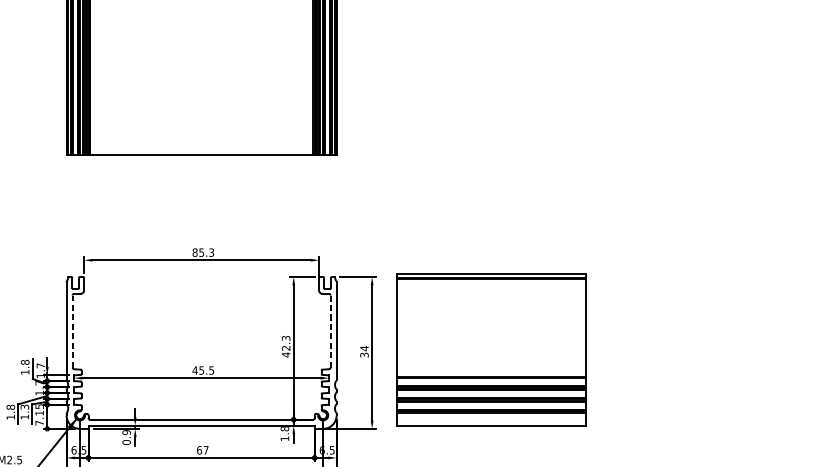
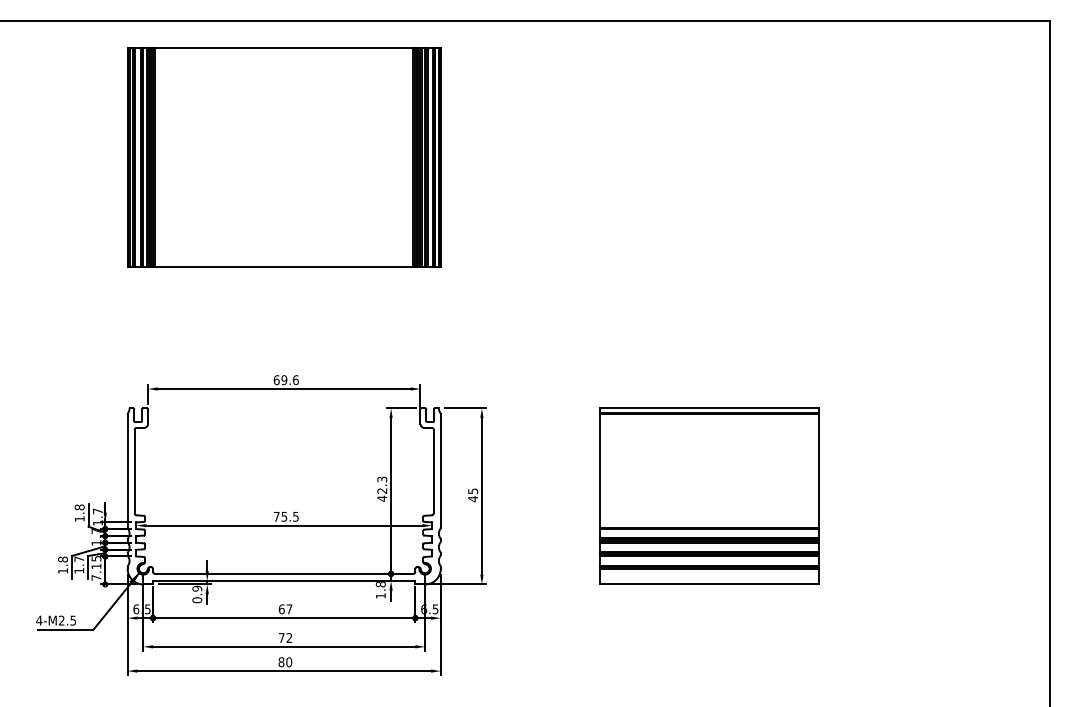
text: (202, 252) -> (285, 380), 85.3 -> 69.6
line: (72, 331) -> (134, 471), dashed -> solid
line: (330, 331) -> (433, 471), dashed -> solid
part: (491, 349) -> (709, 495), moved
text: (364, 352) -> (473, 495), 34 -> 45
text: (194, 370) -> (276, 516), 45.5 -> 75.5
text: (25, 407) -> (79, 559), 1.3 -> 1.7

